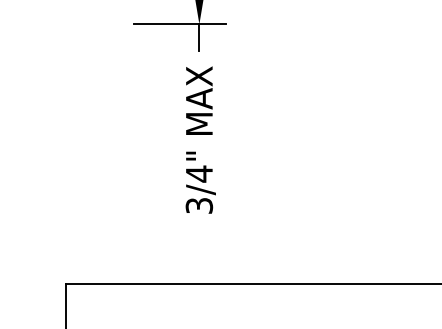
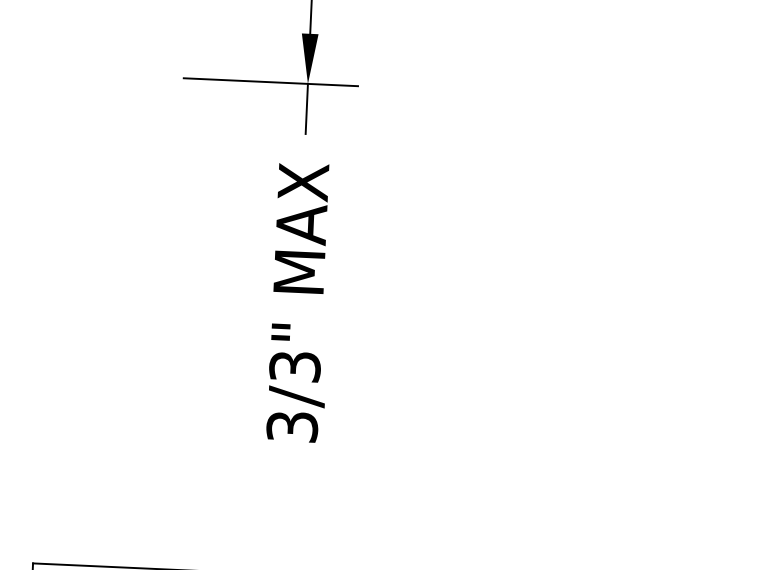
text: (199, 173) -> (295, 365), 3/4" -> 3/3"

